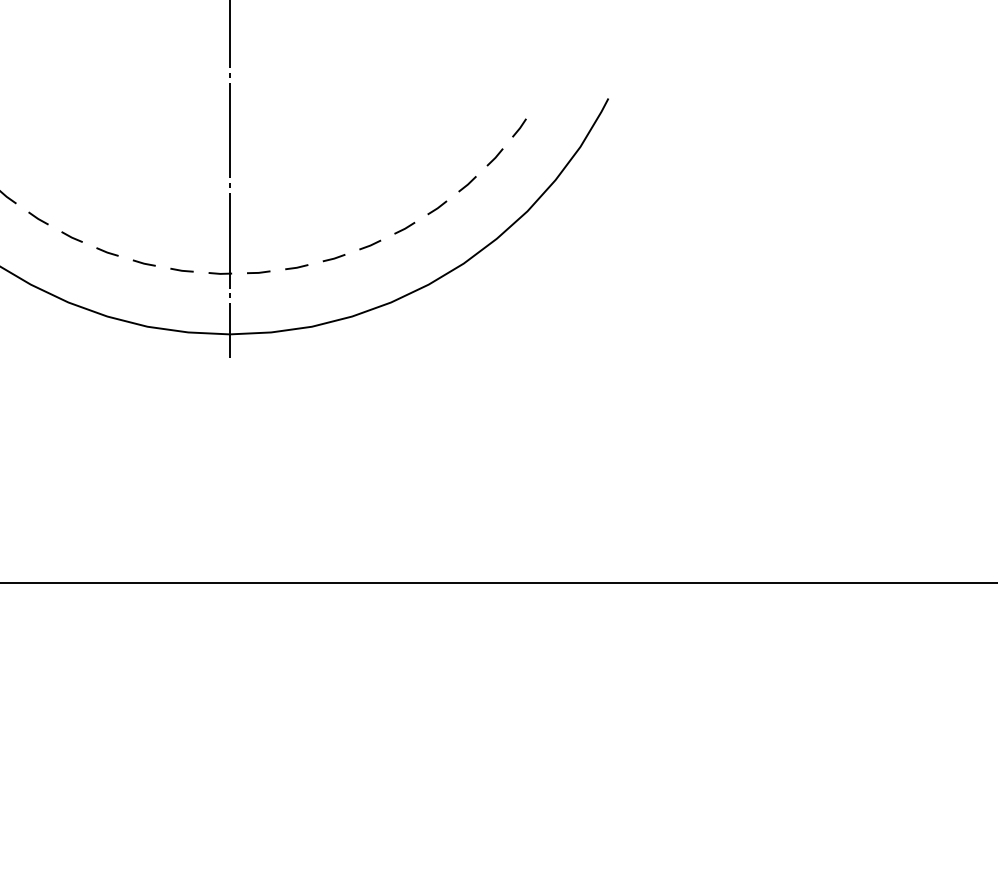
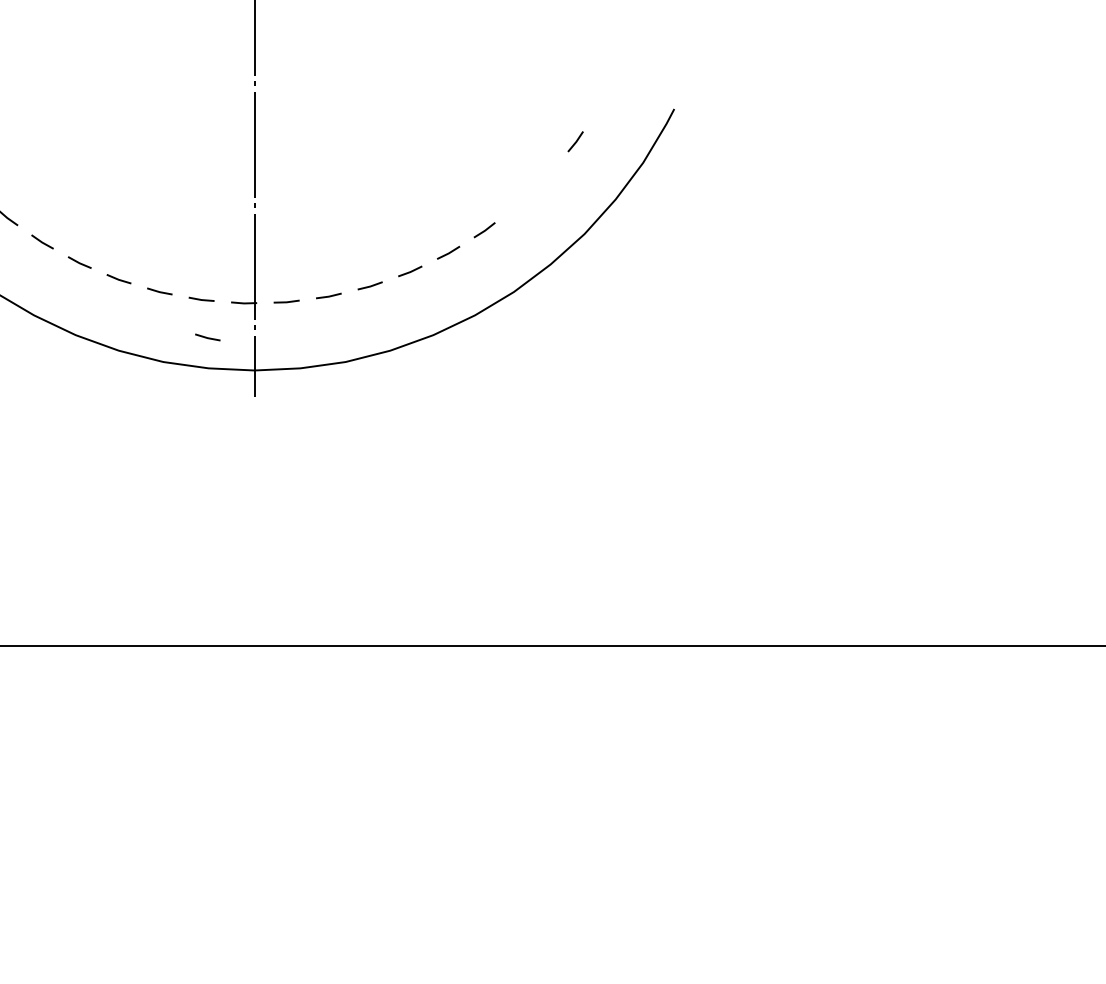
line: (494, 157) -> (548, 174), removed
line: (467, 183) -> (518, 203), removed
line: (187, 304) -> (207, 337), added

